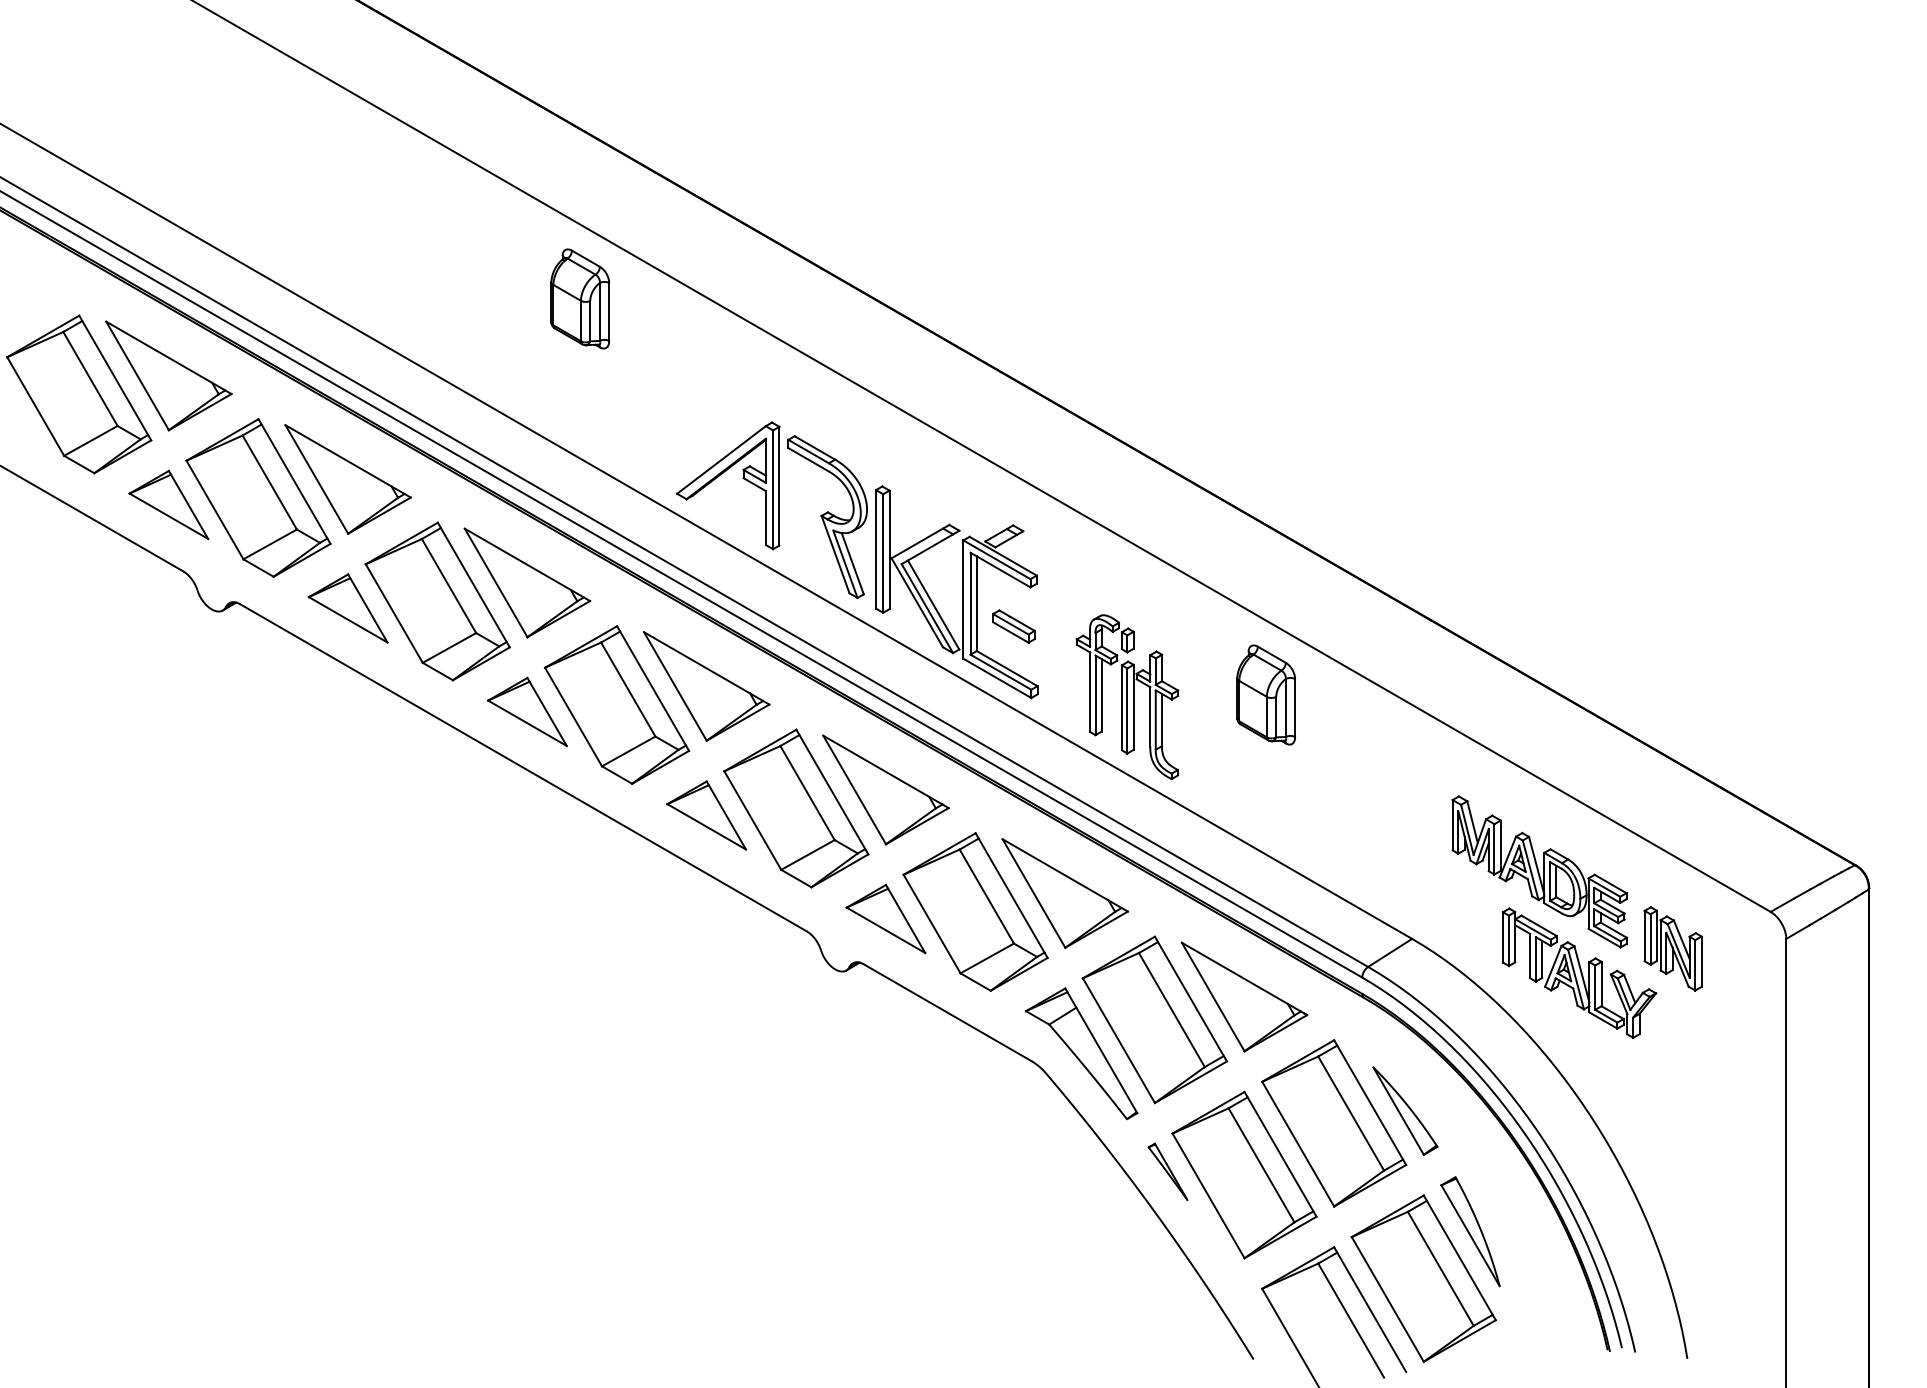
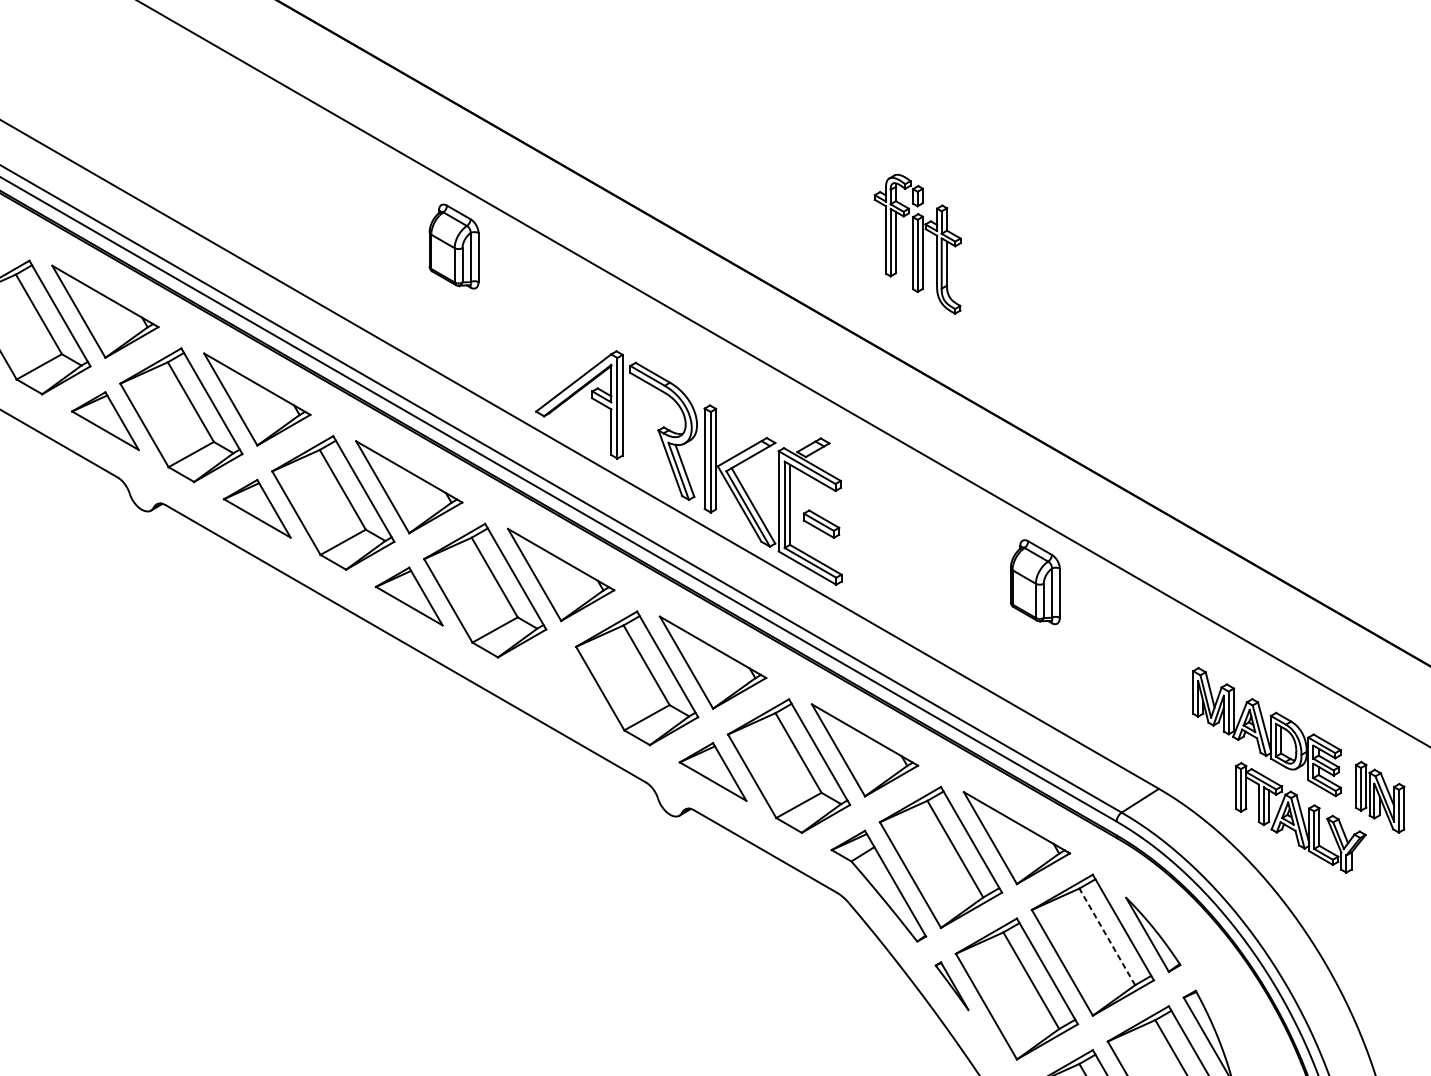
part: (1127, 697) -> (917, 244), moved
part: (706, 815) -> (561, 684), removed
line: (1351, 1113) -> (1107, 936), solid -> dashed

